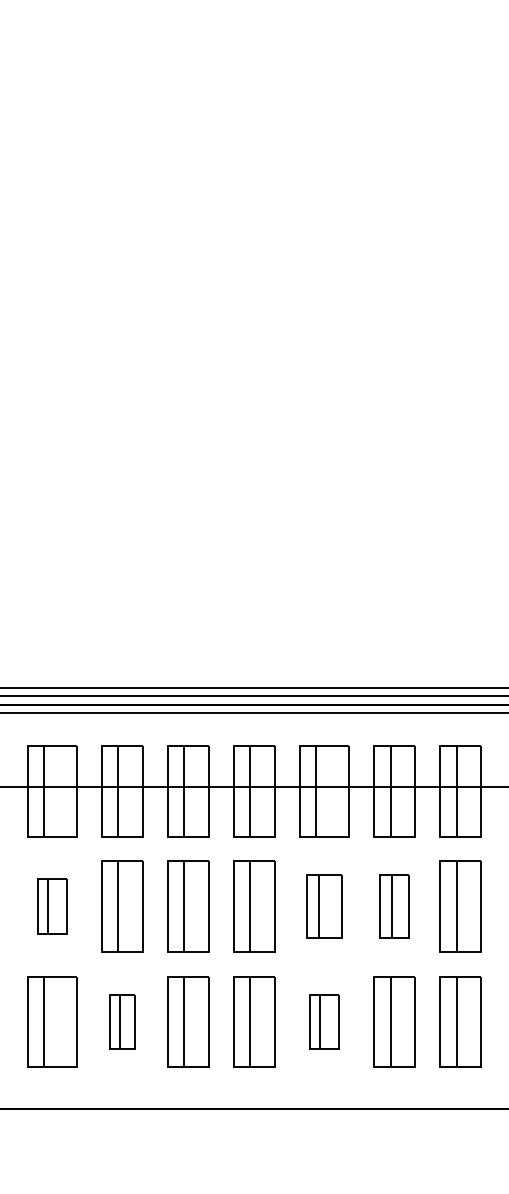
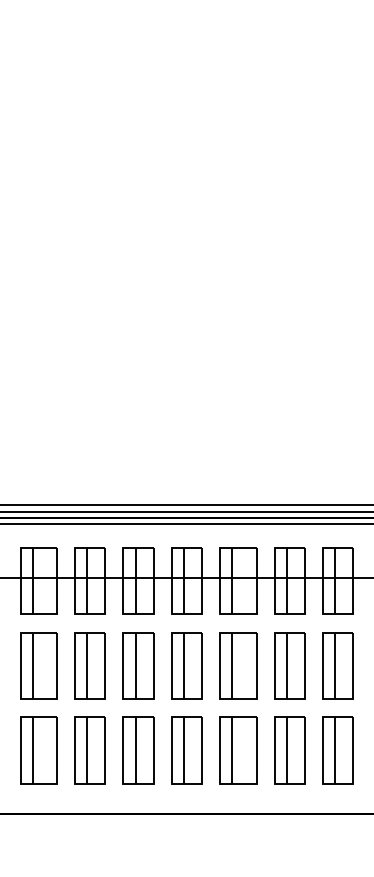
part: (52, 906) -> (38, 665), size x1.67
part: (324, 906) -> (238, 665), size x1.43
part: (394, 906) -> (289, 665), size x1.43
part: (122, 1021) -> (90, 750), size x1.67
part: (324, 1021) -> (238, 750), size x1.67

